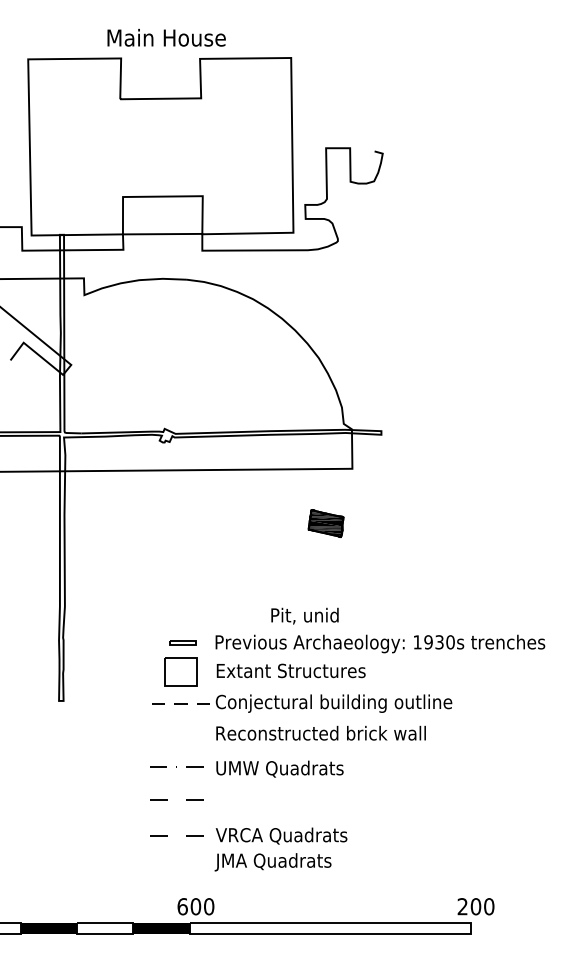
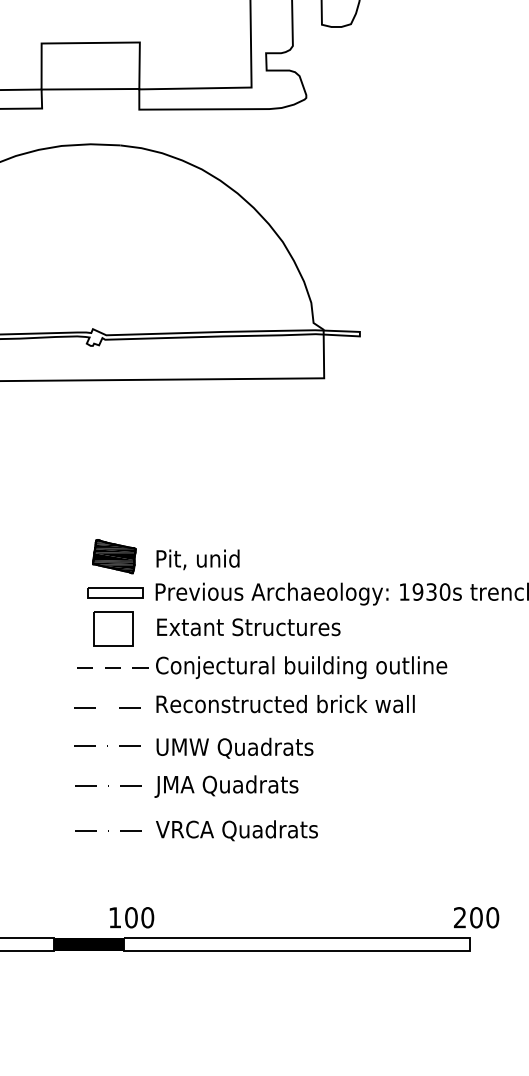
part: (325, 523) -> (113, 556), moved
text: (304, 615) -> (197, 559), moved
part: (182, 642) -> (114, 592), size x1.67
line: (166, 735) -> (95, 706), added
text: (272, 862) -> (225, 786), moved
text: (182, 906) -> (114, 917), 600 -> 100

